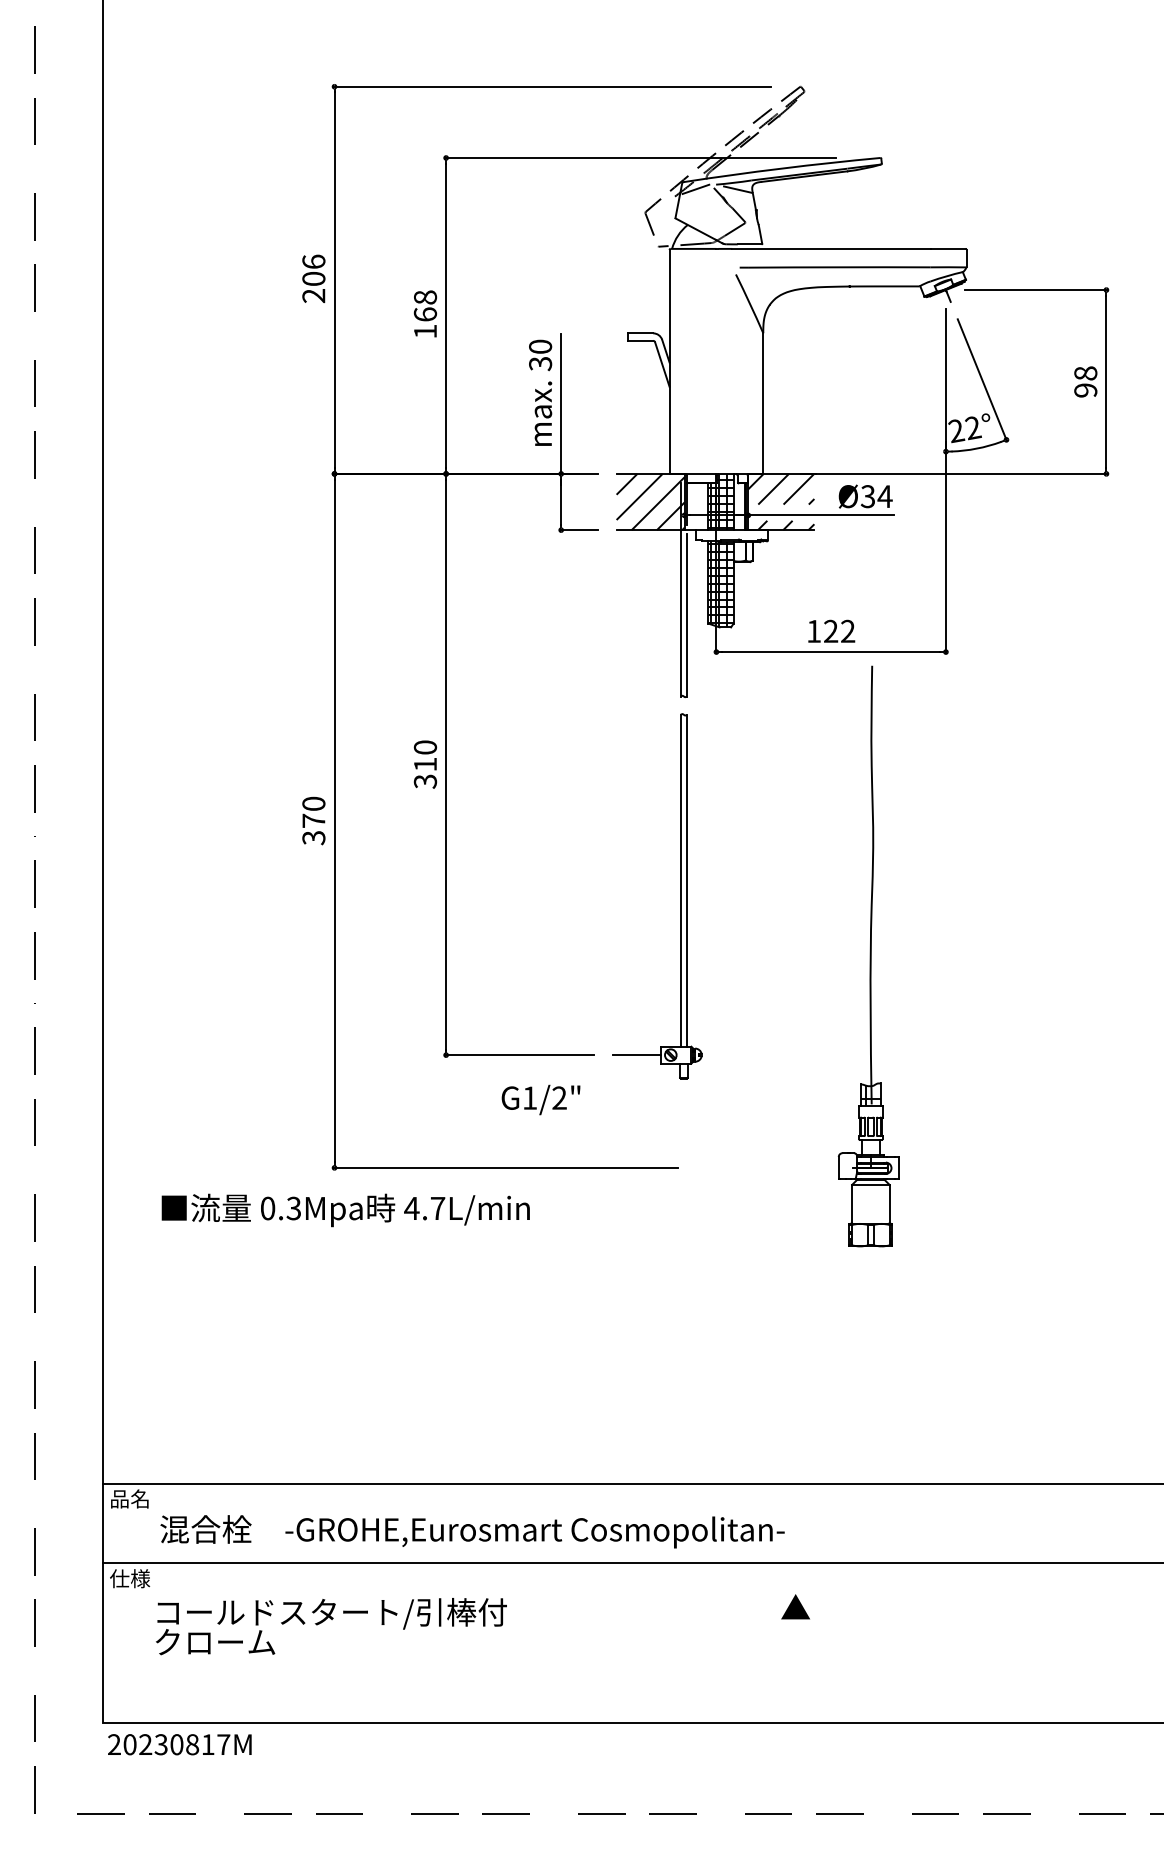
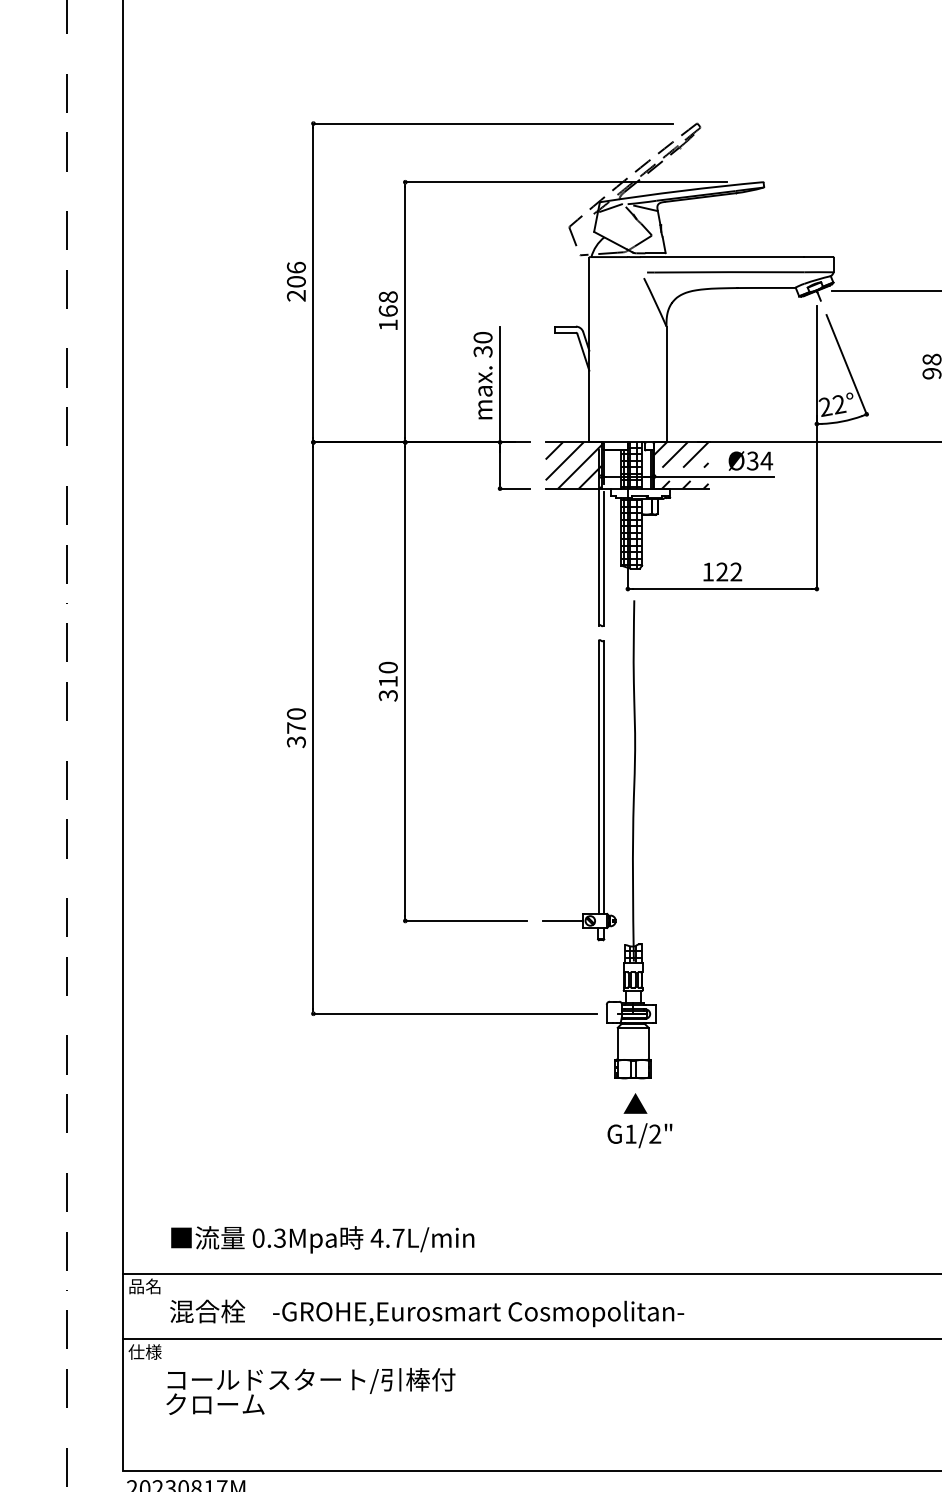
part: (868, 956) -> (631, 839), moved
text: (540, 1099) -> (639, 1135), moved
text: (345, 1210) -> (322, 1239), moved
text: (795, 1606) -> (635, 1103), moved

